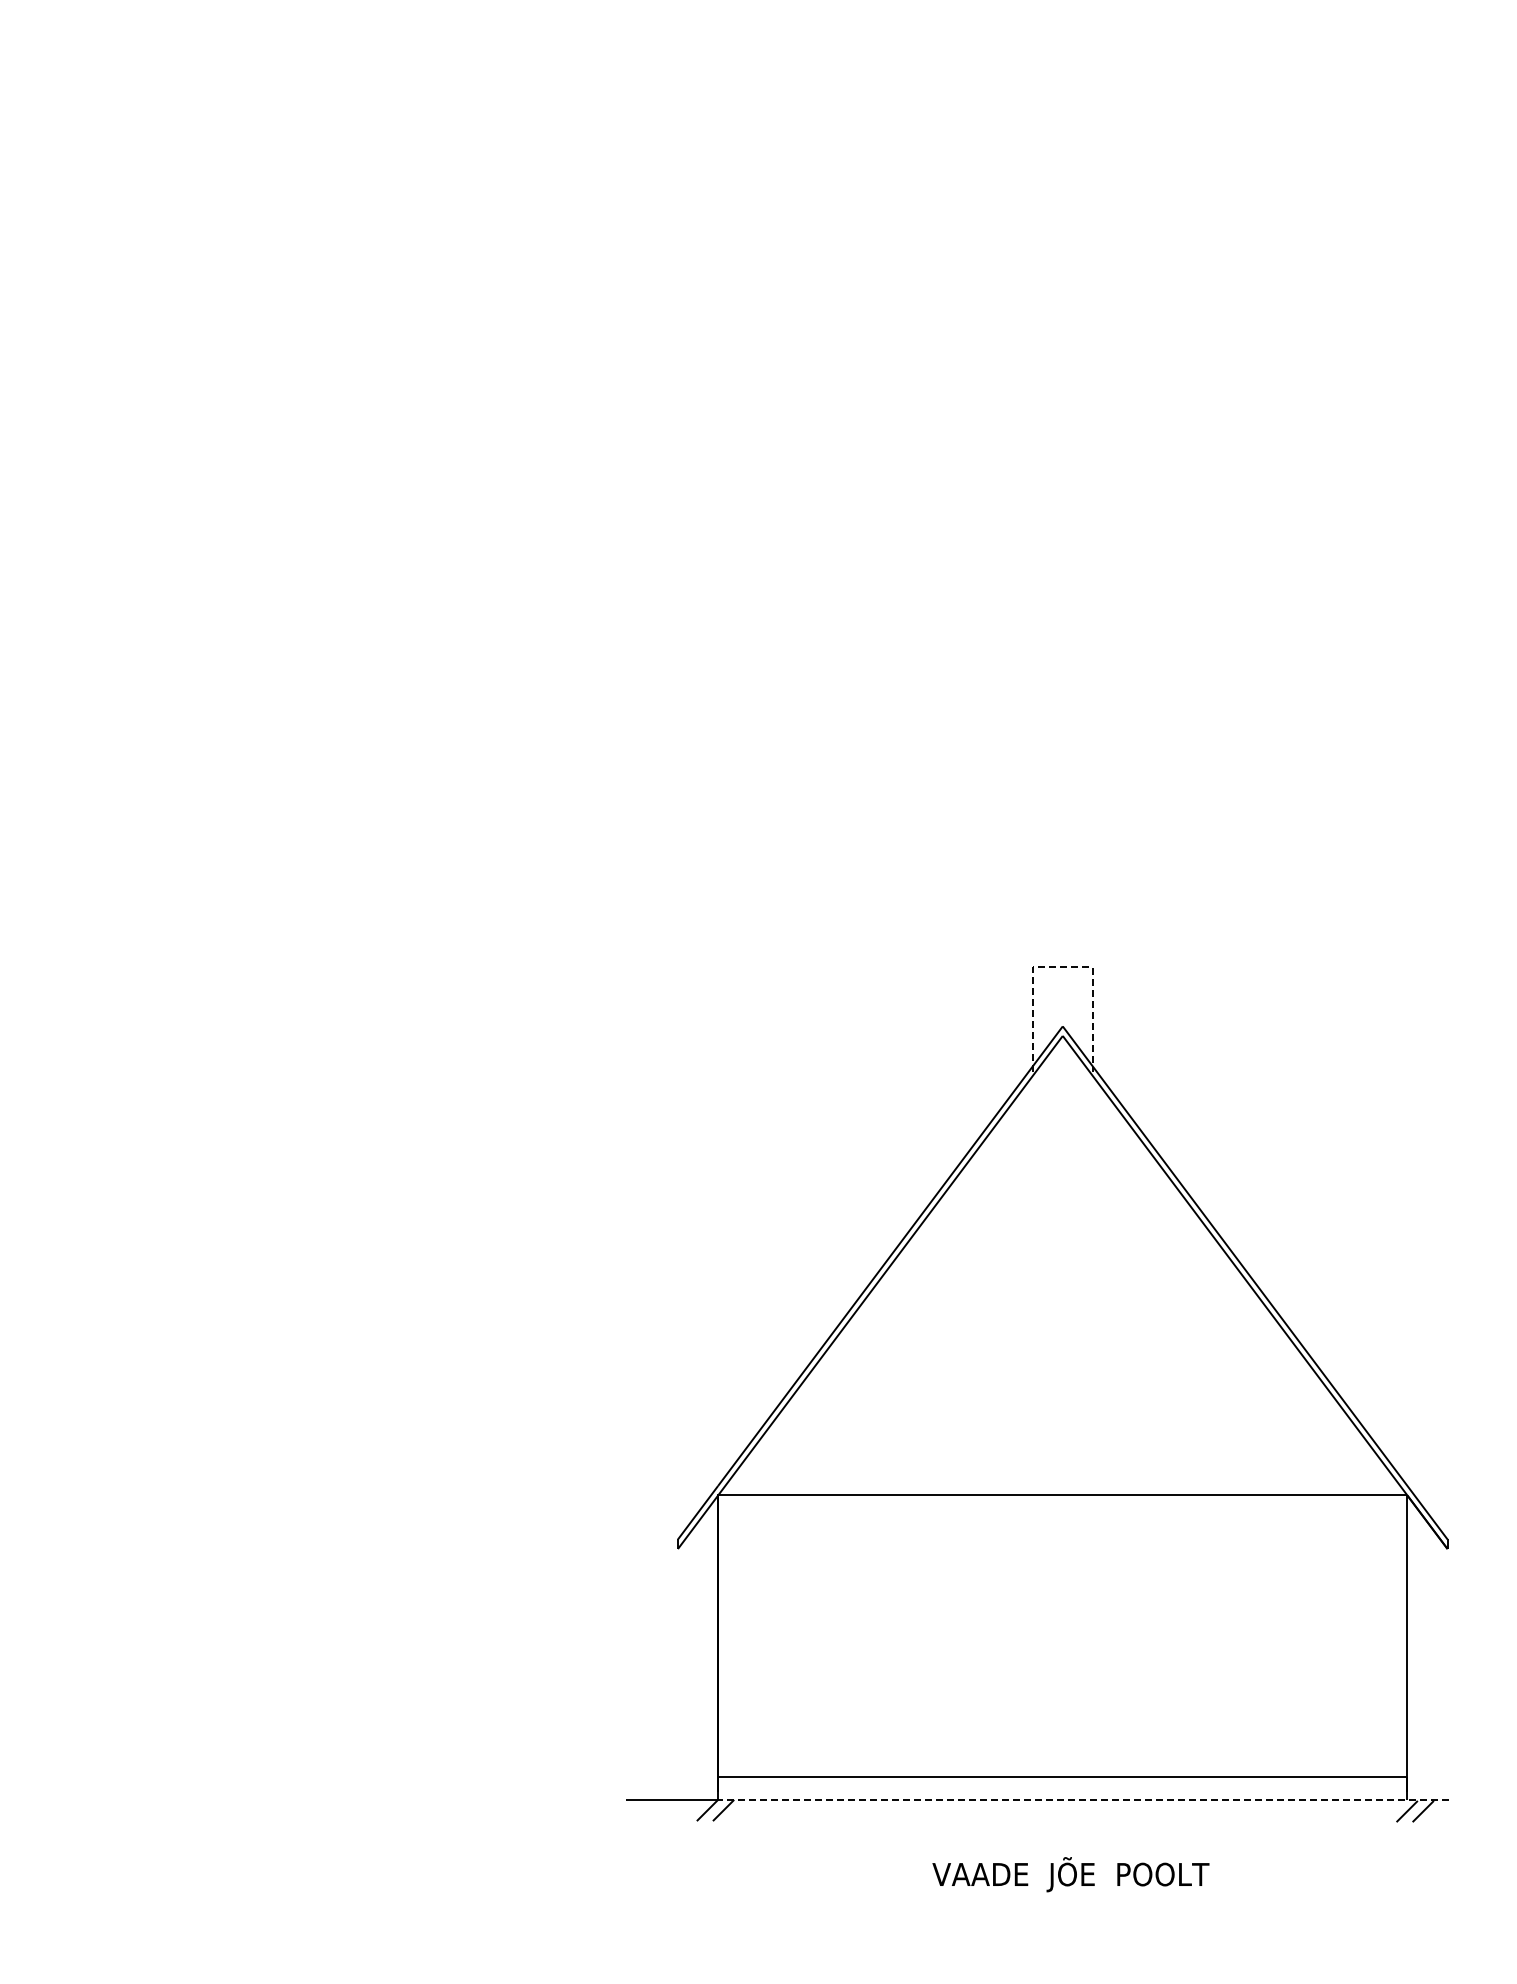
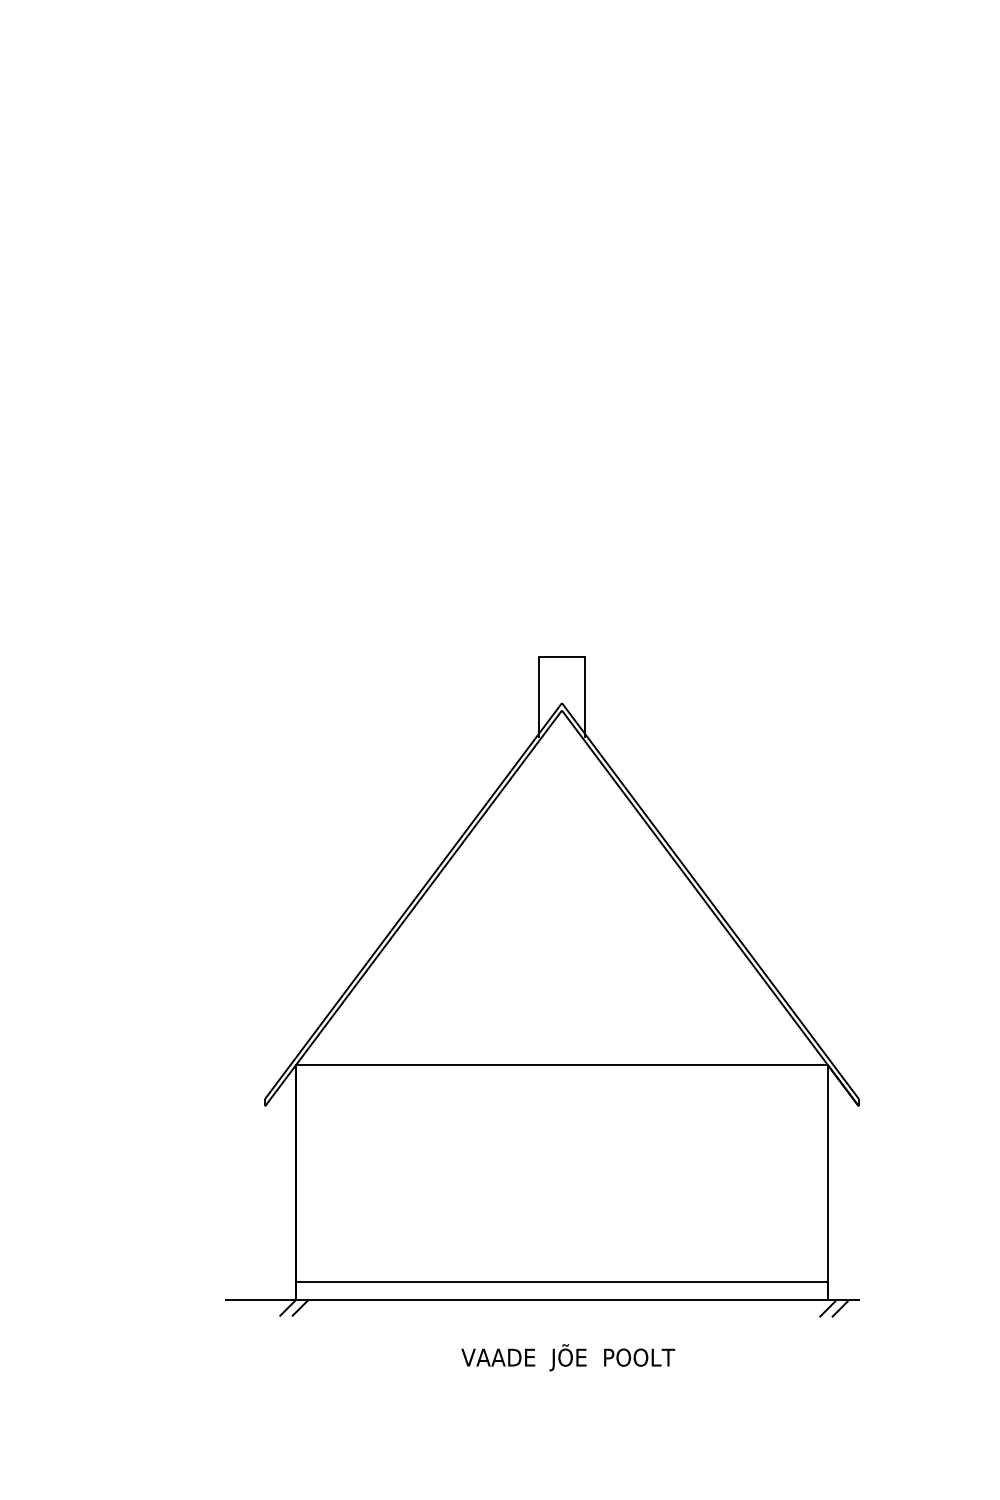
line: (1062, 967) -> (561, 657), dashed -> solid
line: (1083, 1799) -> (577, 1299), dashed -> solid

